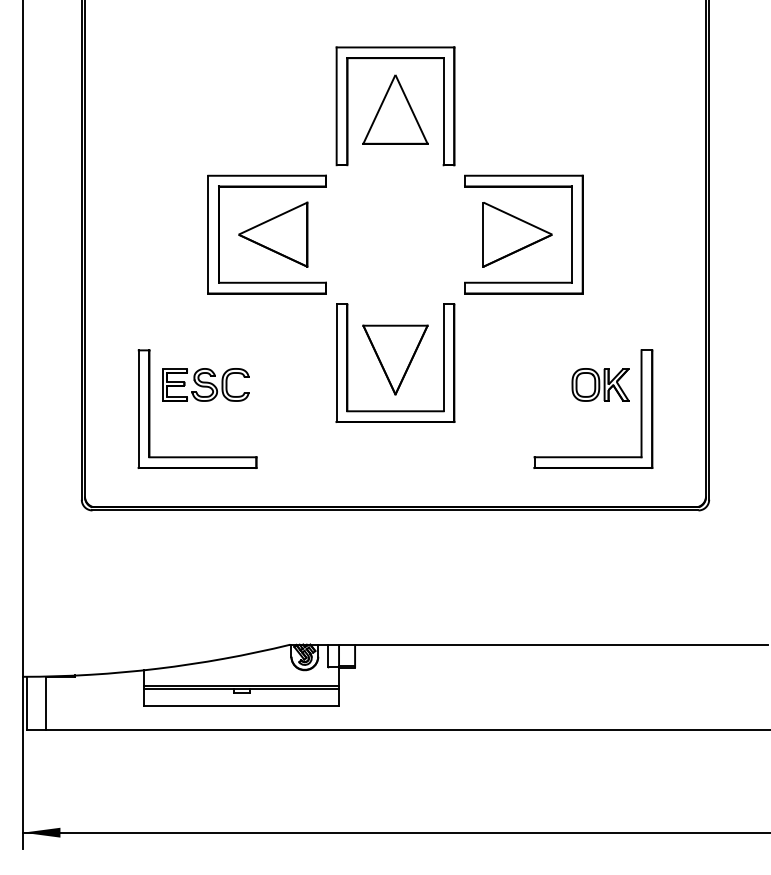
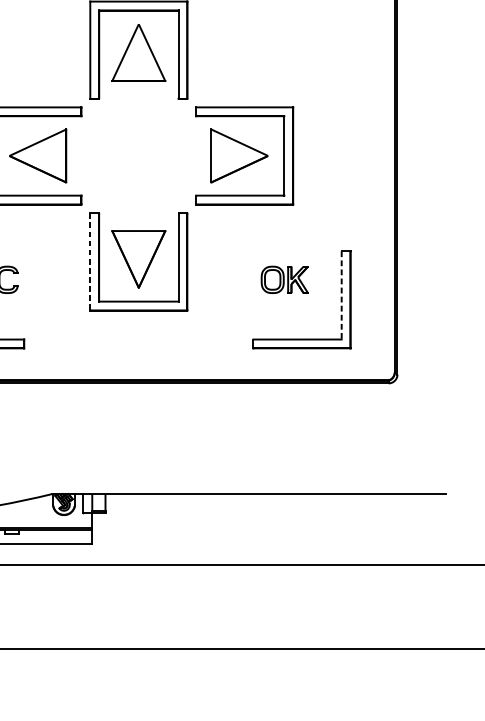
line: (336, 363) -> (90, 262), solid -> dashed
part: (600, 384) -> (284, 279), moved
line: (641, 404) -> (341, 296), solid -> dashed

